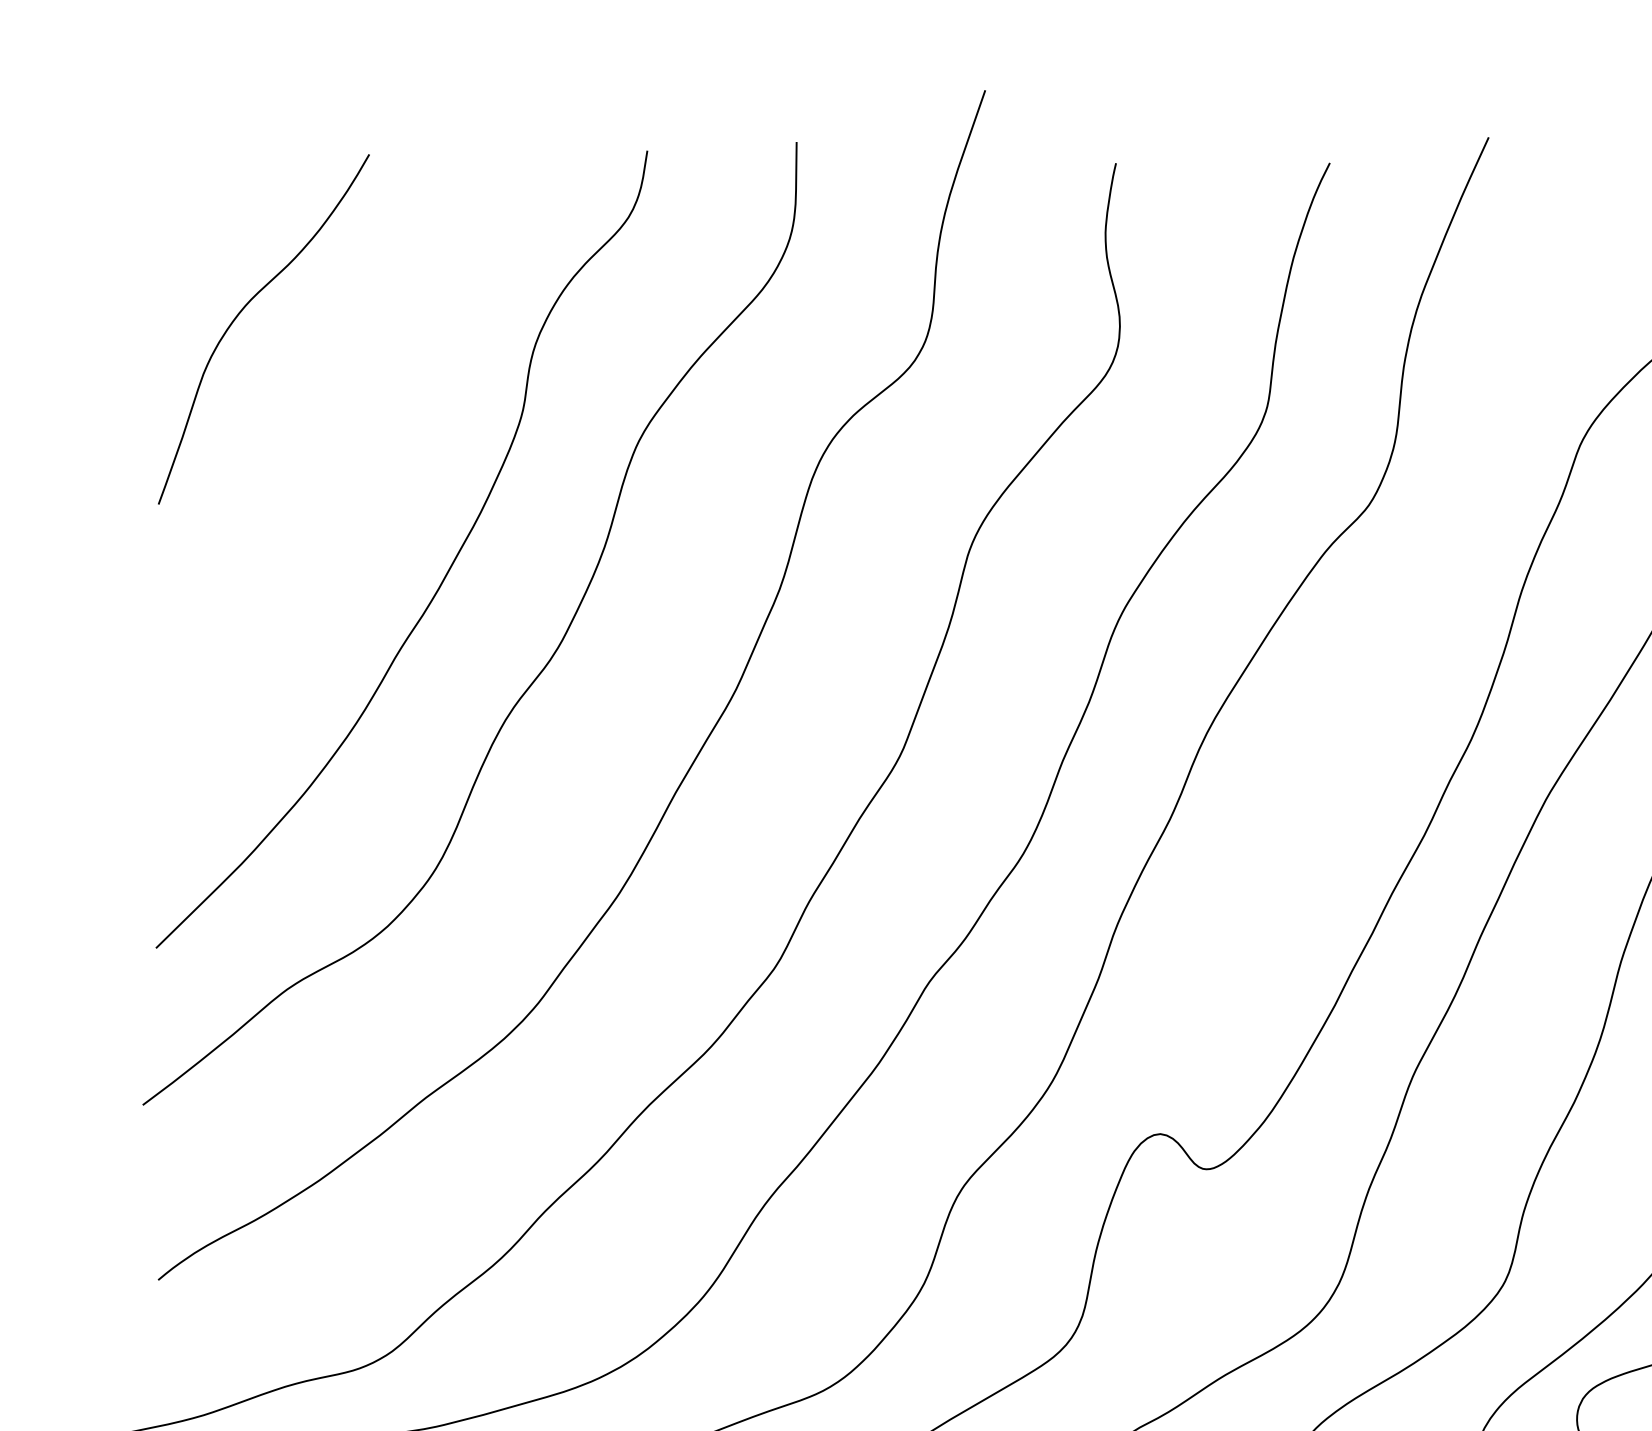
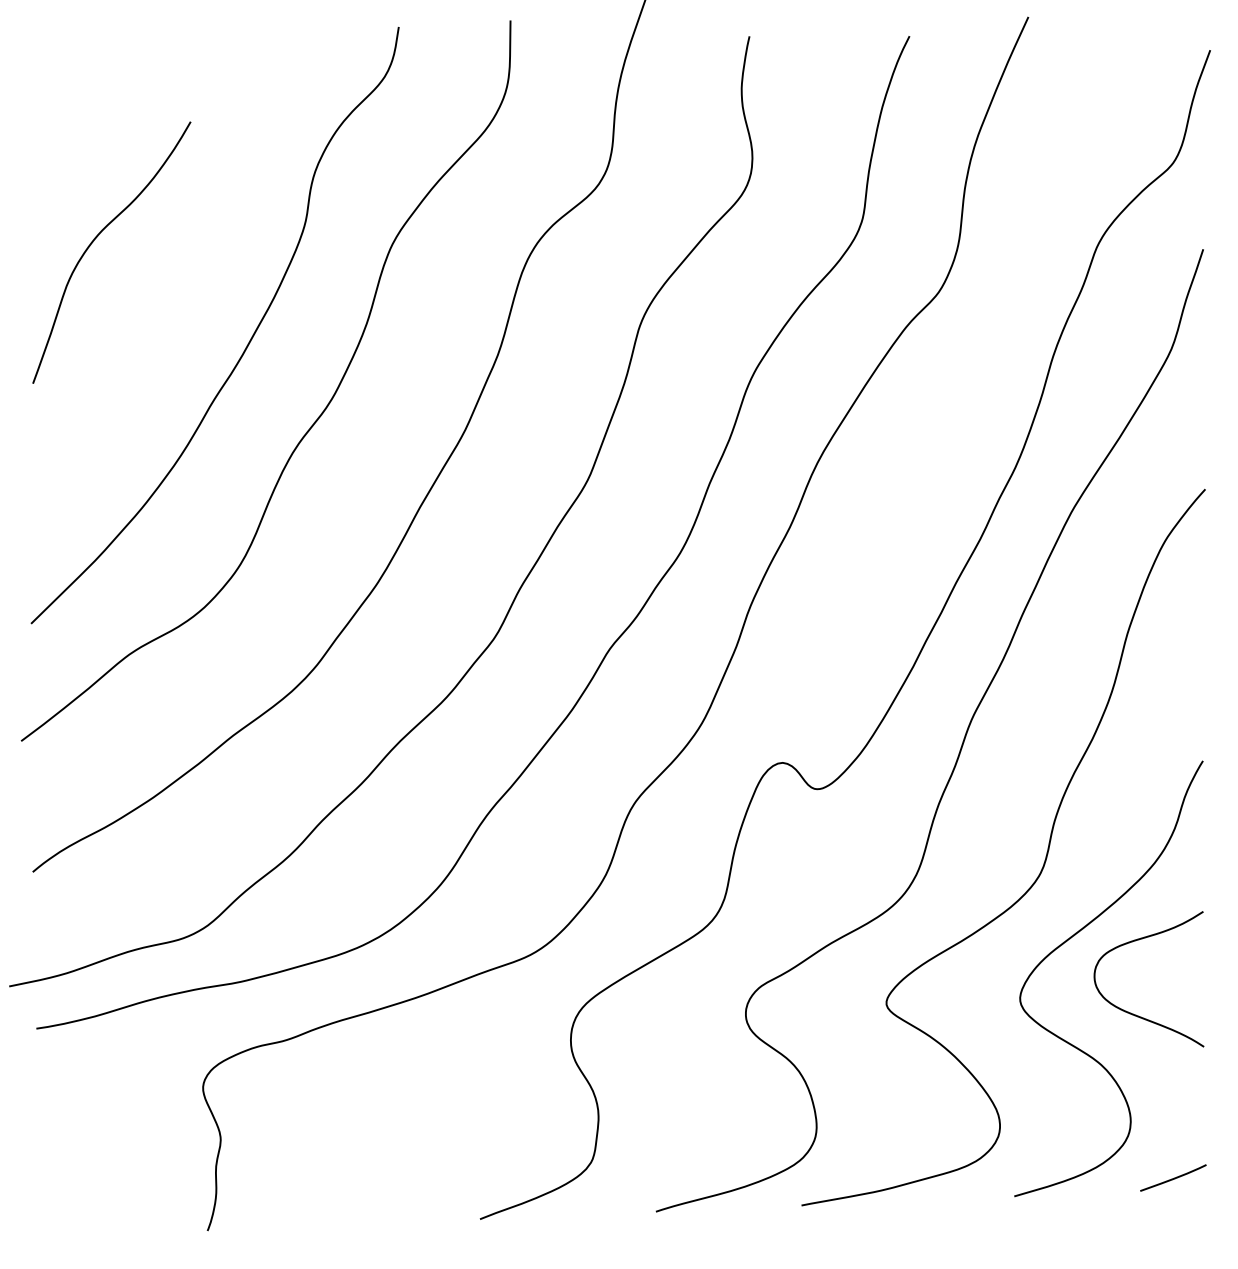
curve: (244, 309) -> (97, 237), moved

